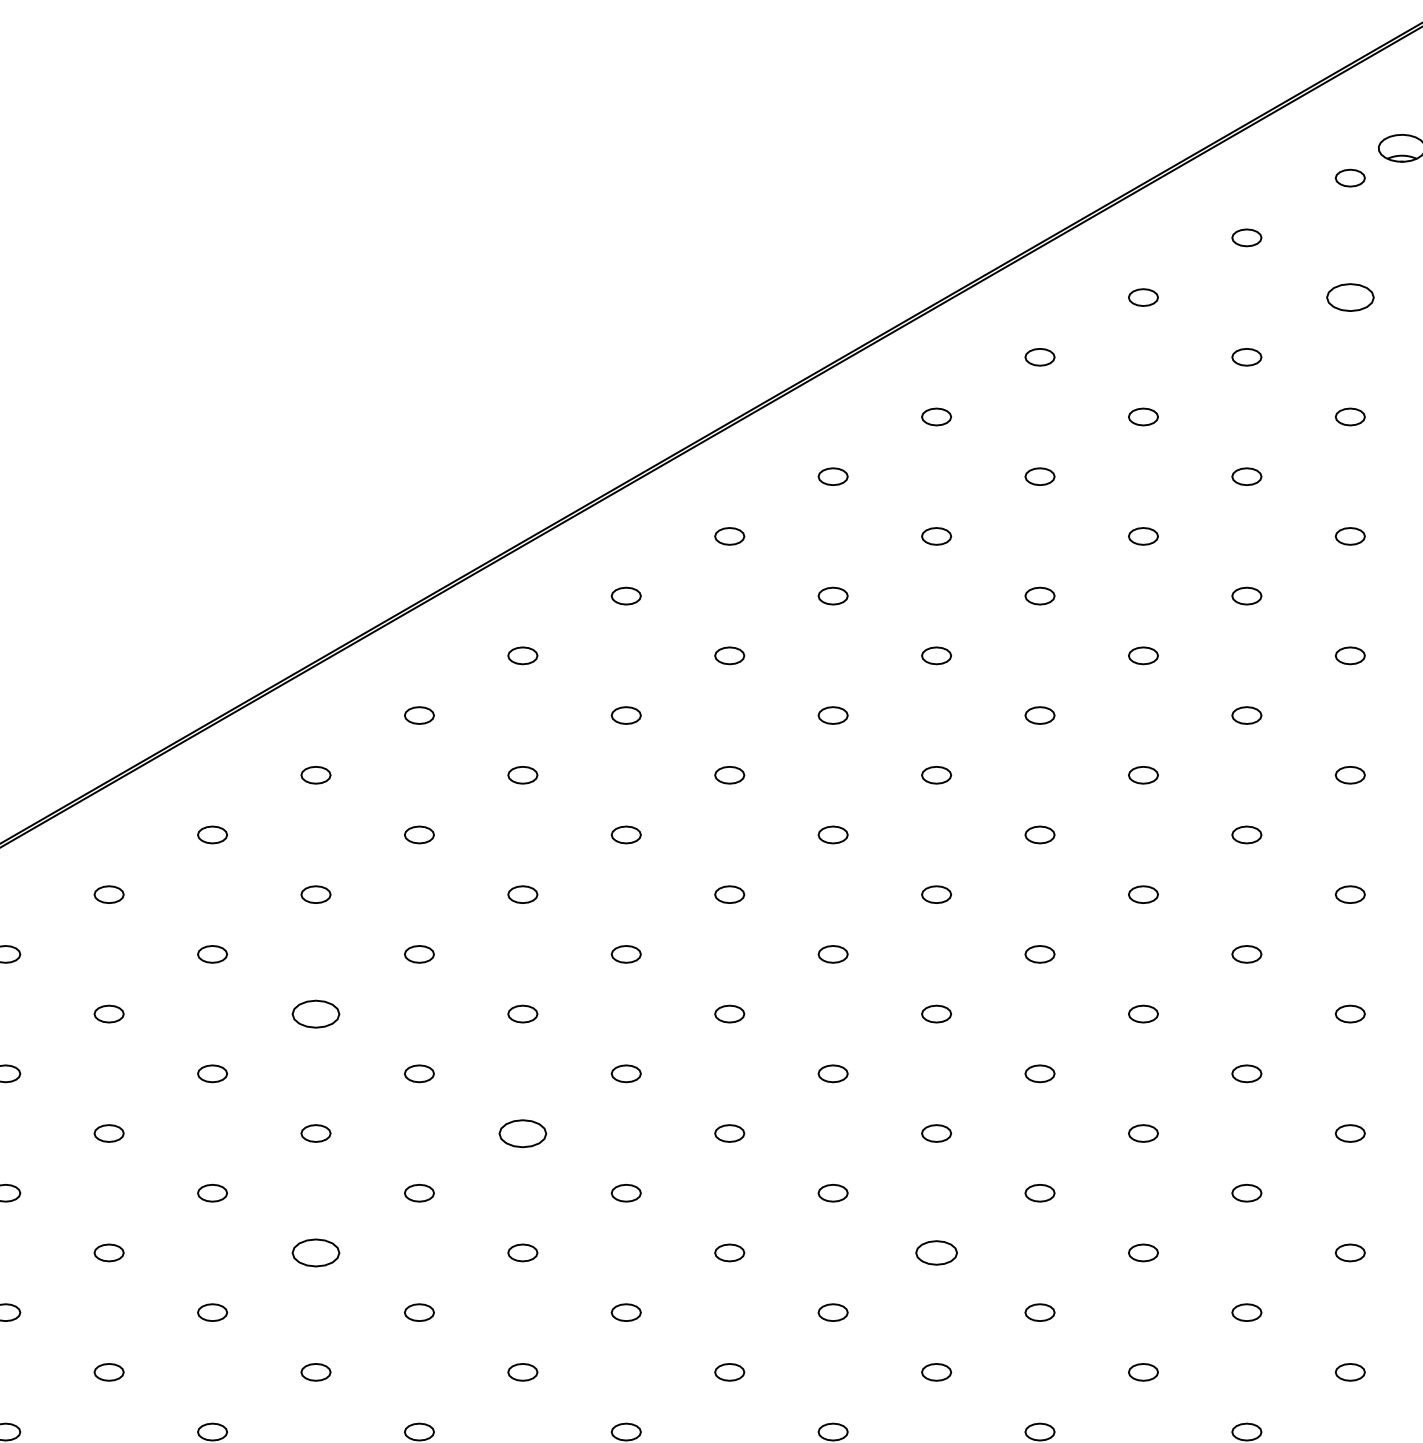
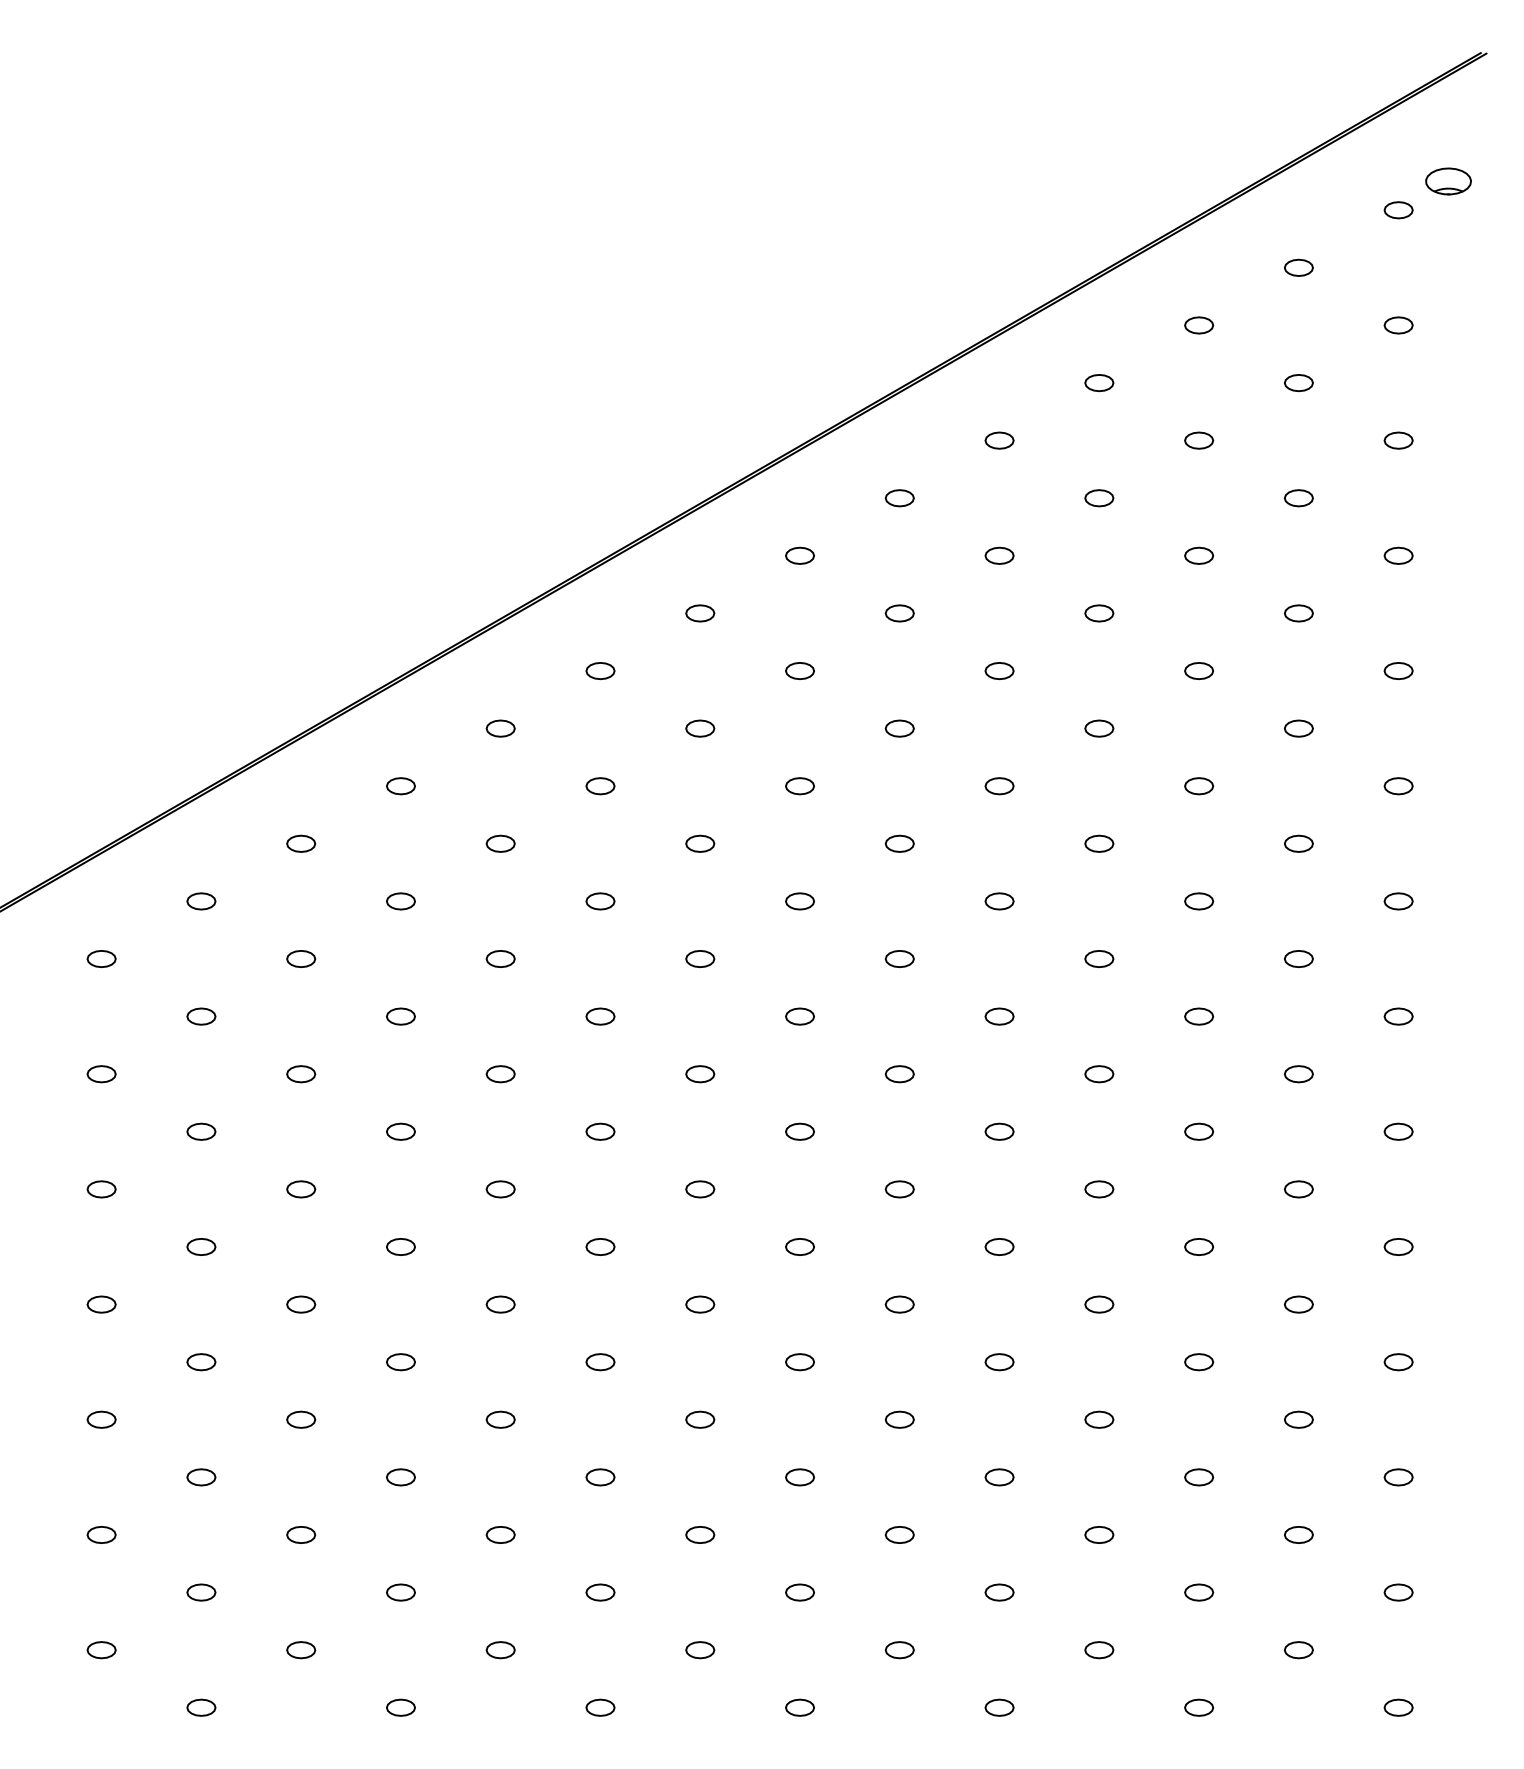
part: (1350, 297) -> (1398, 325), size x0.62
part: (315, 1013) -> (400, 1016), size x0.62
part: (522, 1133) -> (600, 1131), size x0.62
part: (315, 1252) -> (400, 1246), size x0.62
part: (936, 1252) -> (999, 1246), size x0.71

